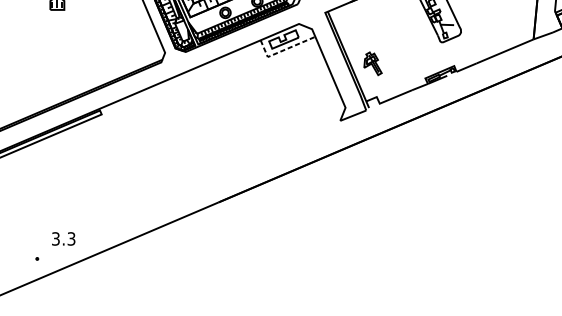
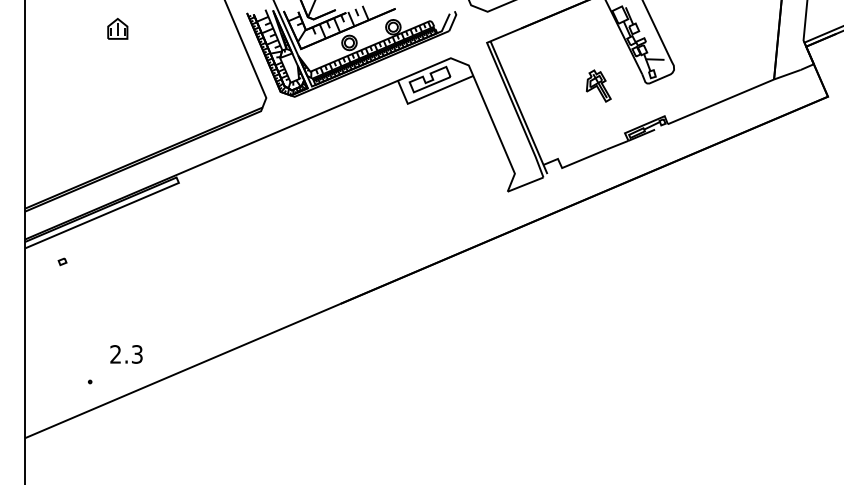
line: (282, 50) -> (428, 94), dashed -> solid
part: (372, 63) -> (598, 85), moved
part: (17, 171) -> (62, 261), added
text: (55, 238) -> (115, 354), 3.3 -> 2.3

